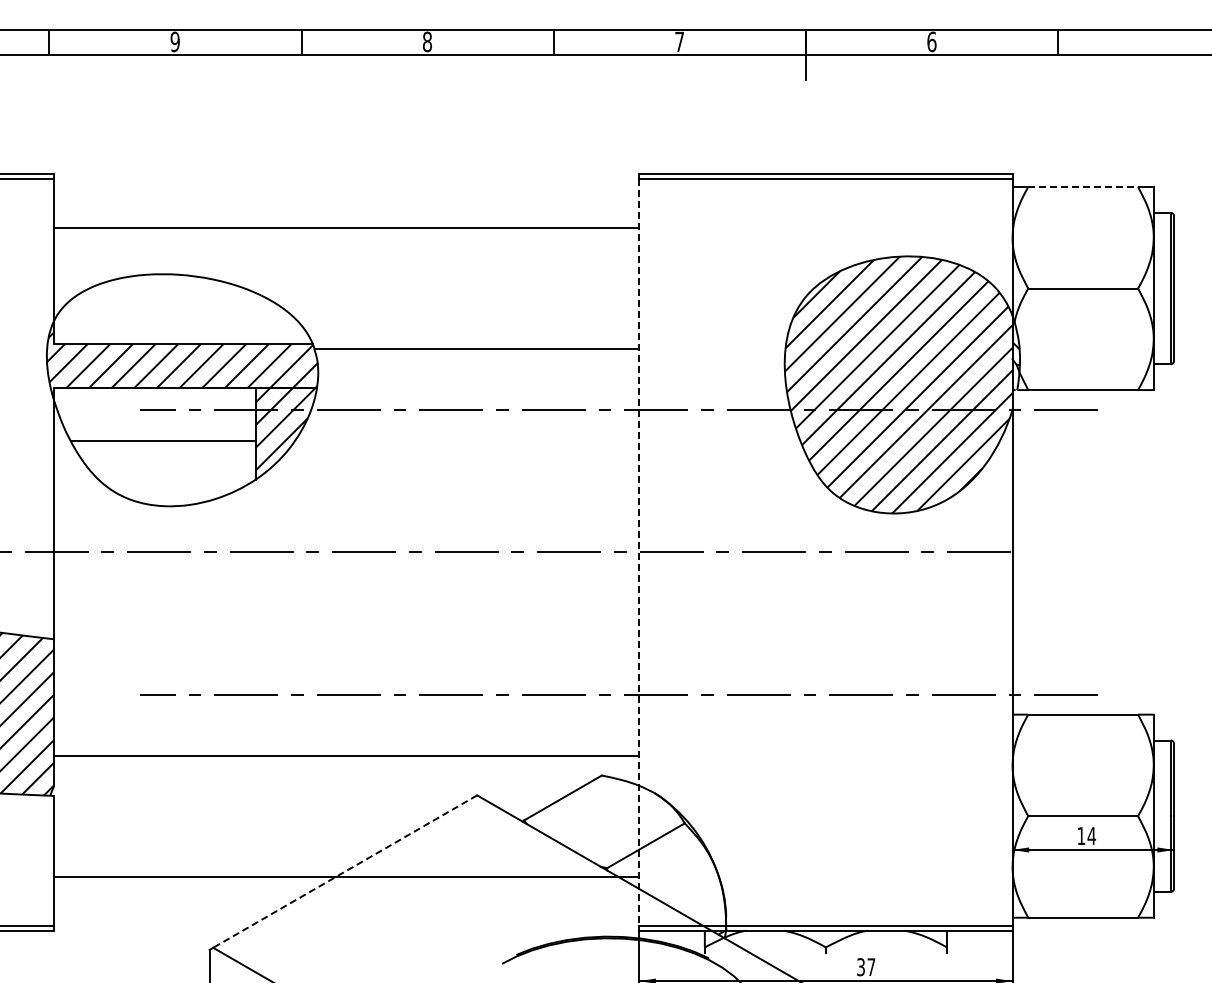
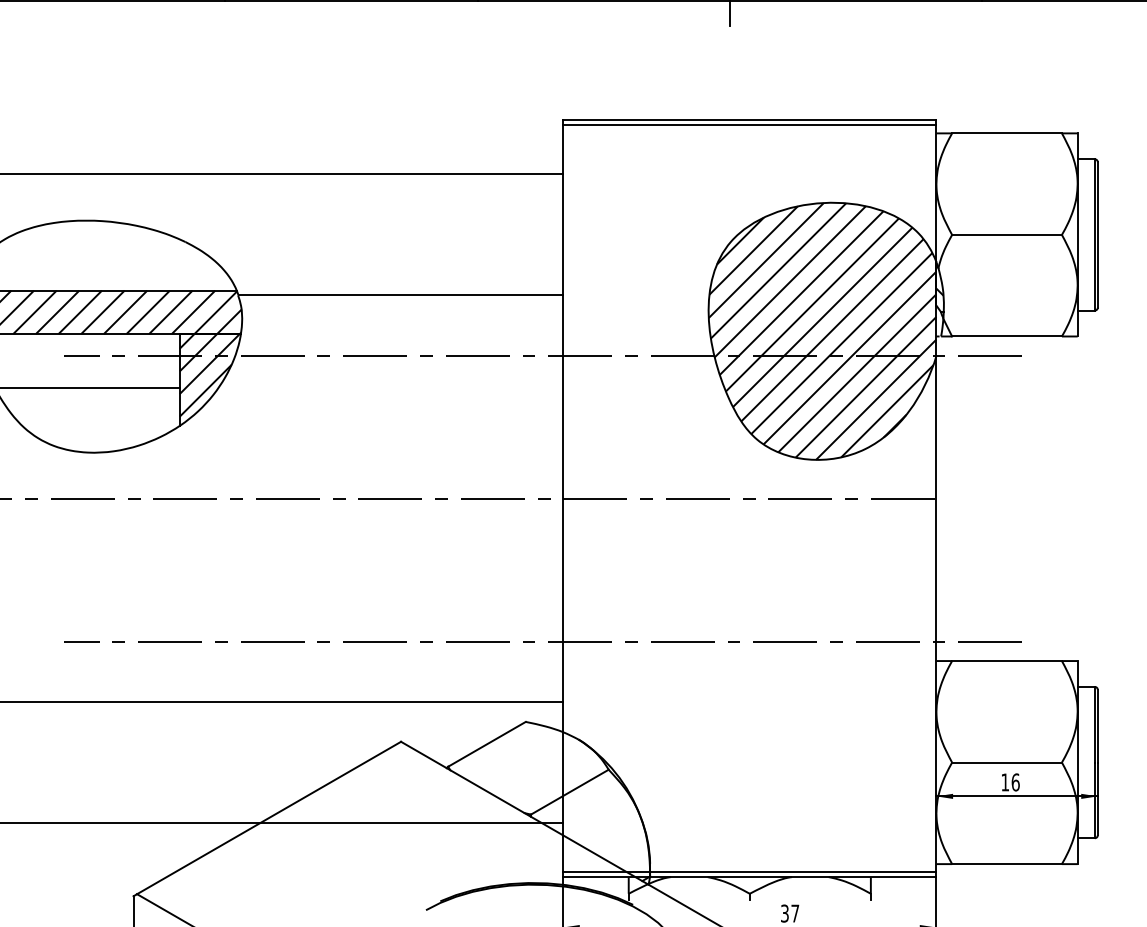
line: (1083, 187) -> (1007, 133), dashed -> solid
line: (639, 552) -> (563, 498), dashed -> solid
text: (1091, 836) -> (1015, 782), 14 -> 16
line: (344, 871) -> (268, 817), dashed -> solid

